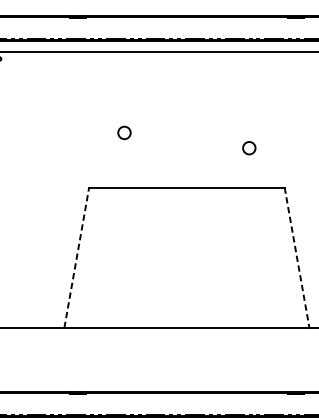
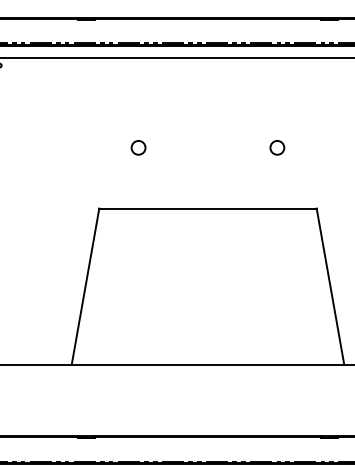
circle: (249, 147) -> (277, 147), moved
line: (76, 257) -> (85, 286), dashed -> solid
line: (297, 258) -> (330, 287), dashed -> solid

